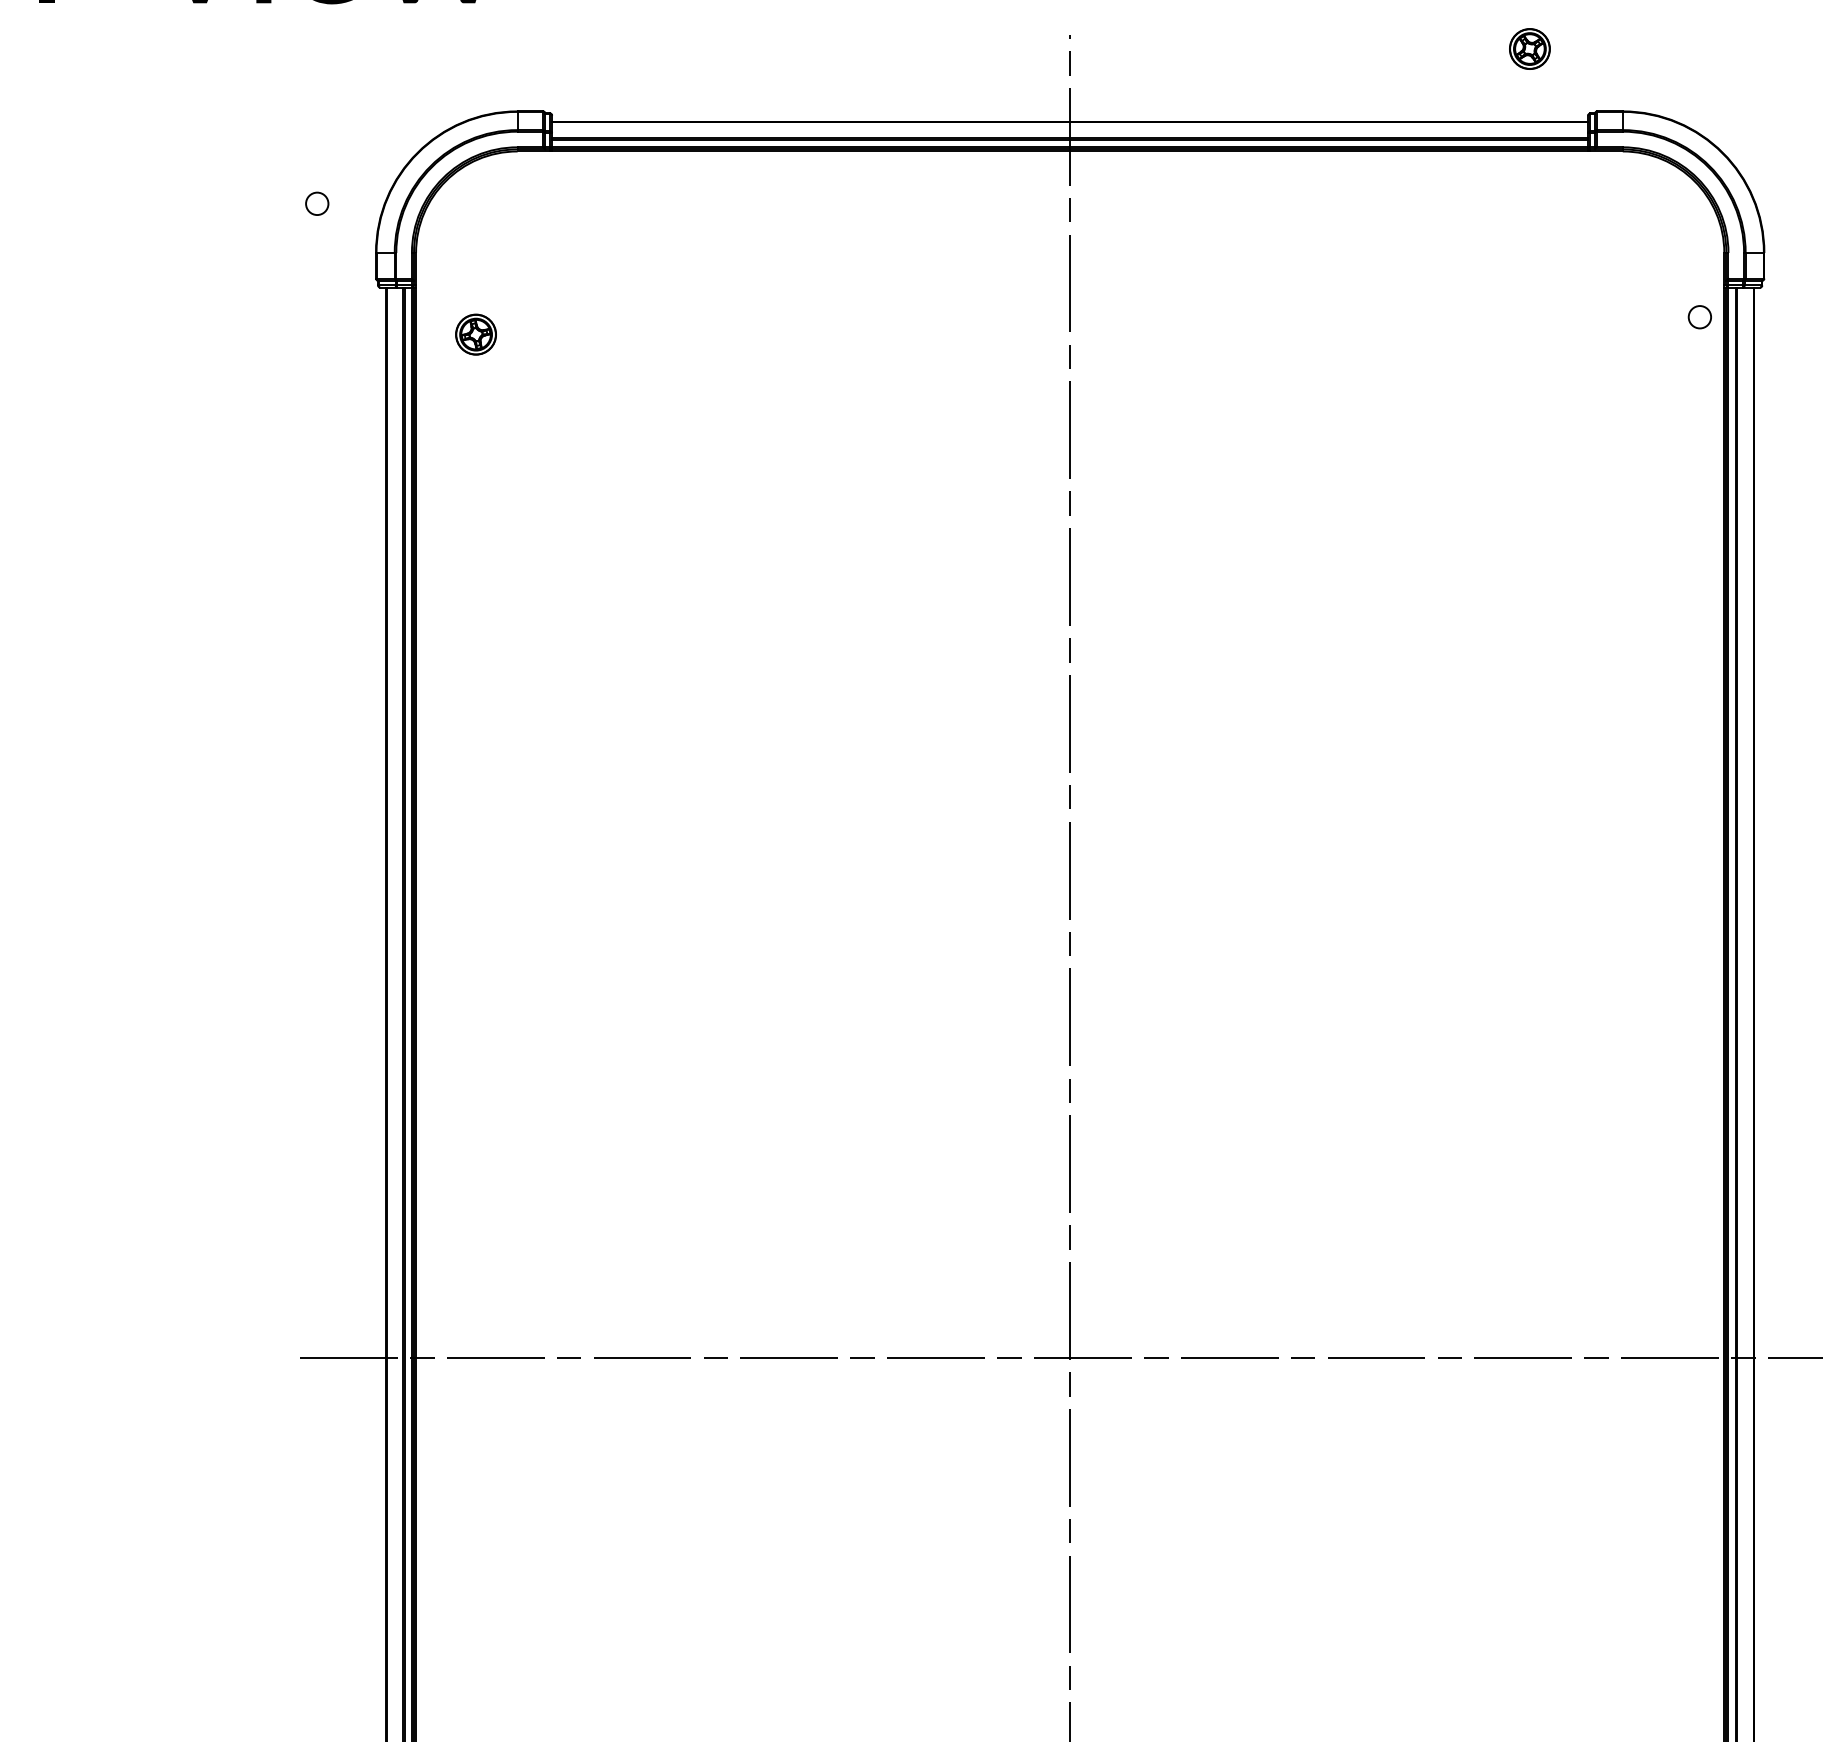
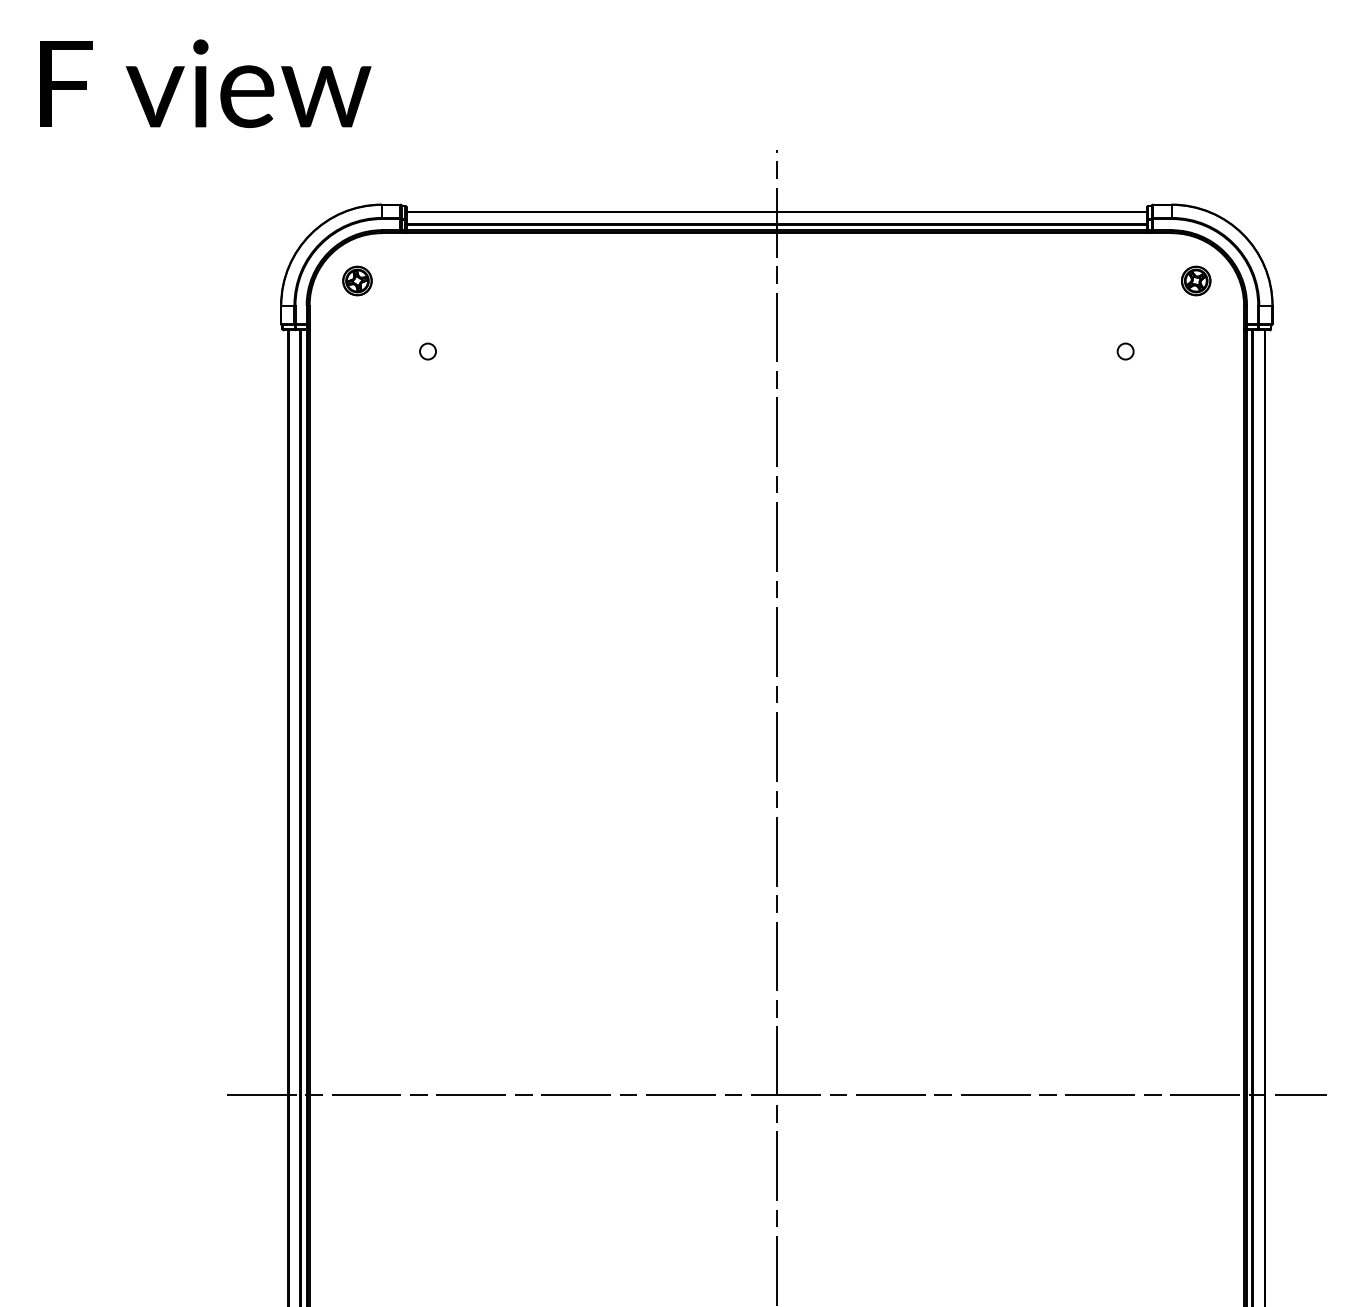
part: (1530, 48) -> (1196, 280), moved
circle: (316, 203) -> (427, 351), moved
circle: (1699, 317) -> (1125, 351), moved
part: (476, 333) -> (357, 280), moved

